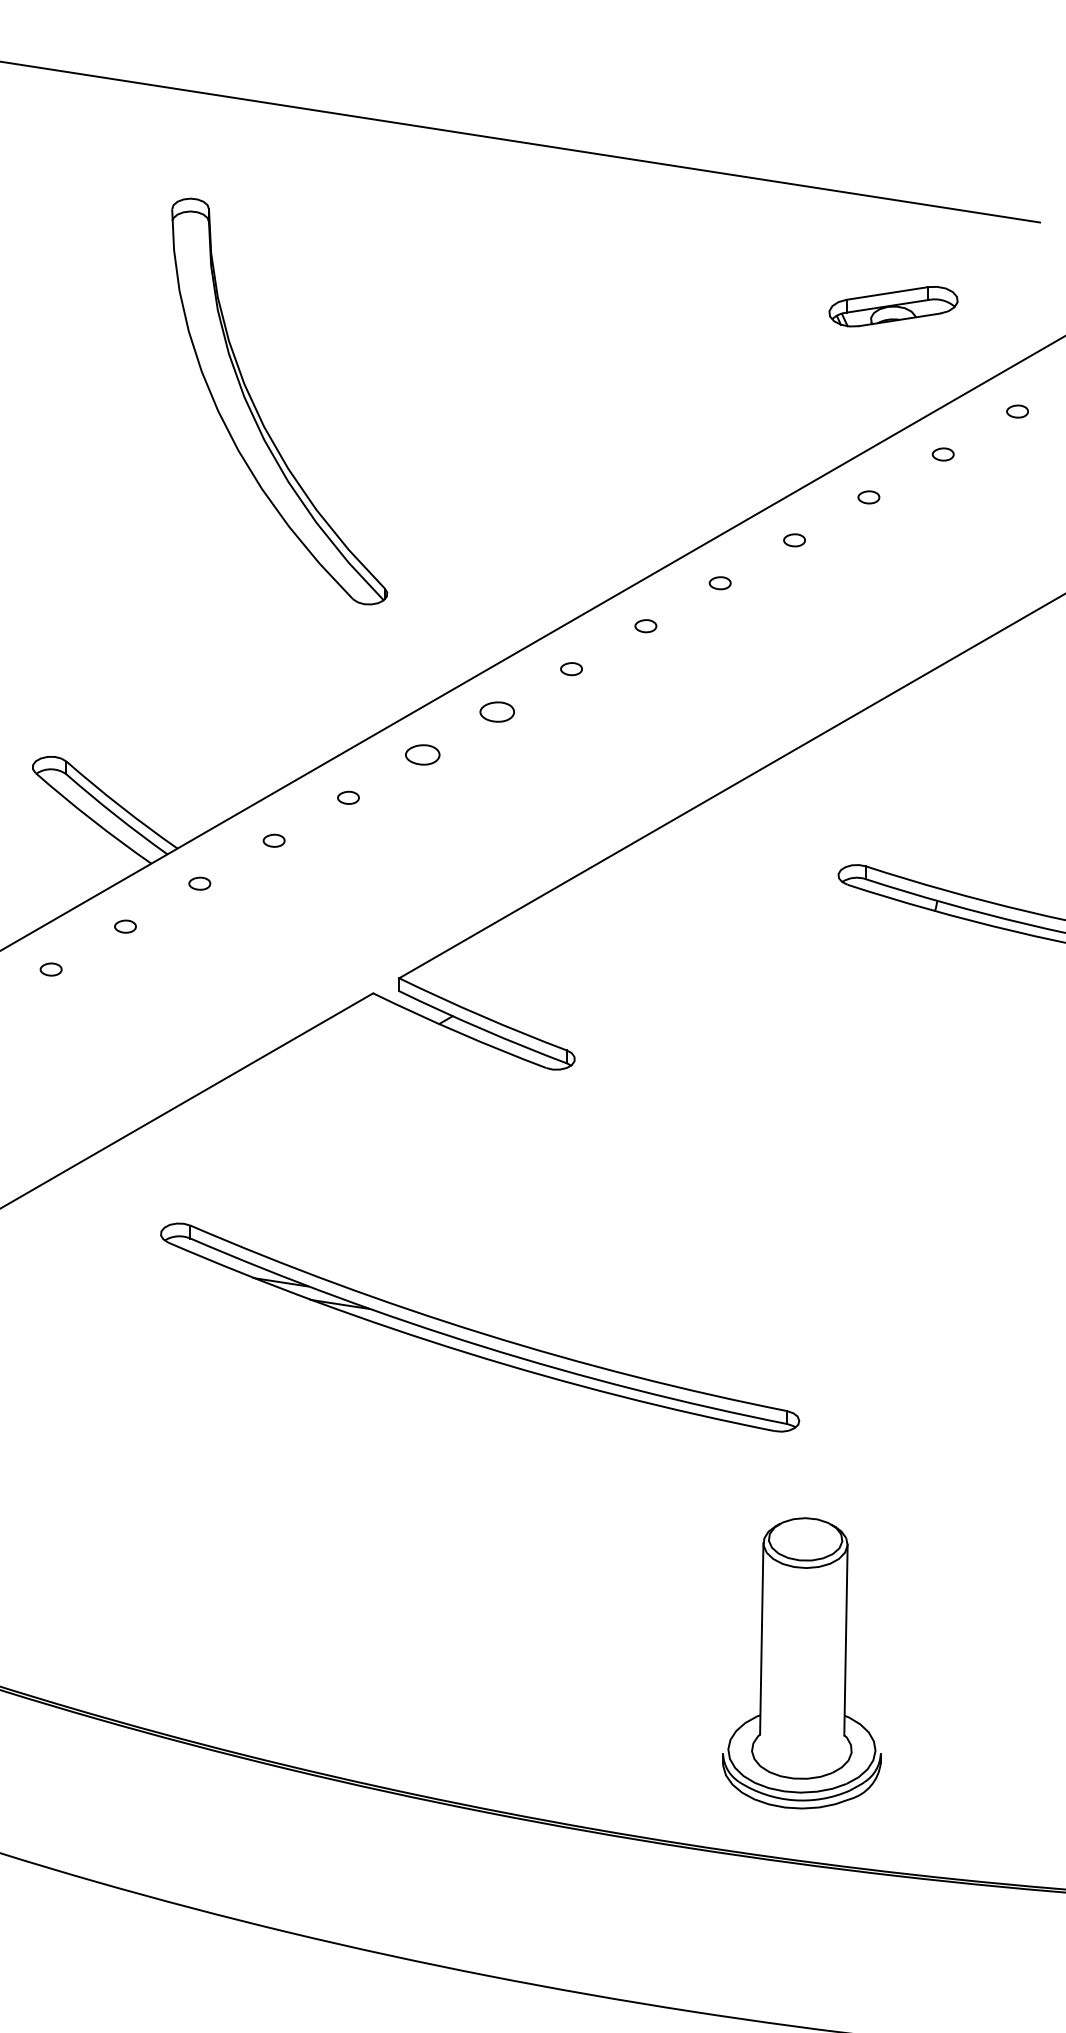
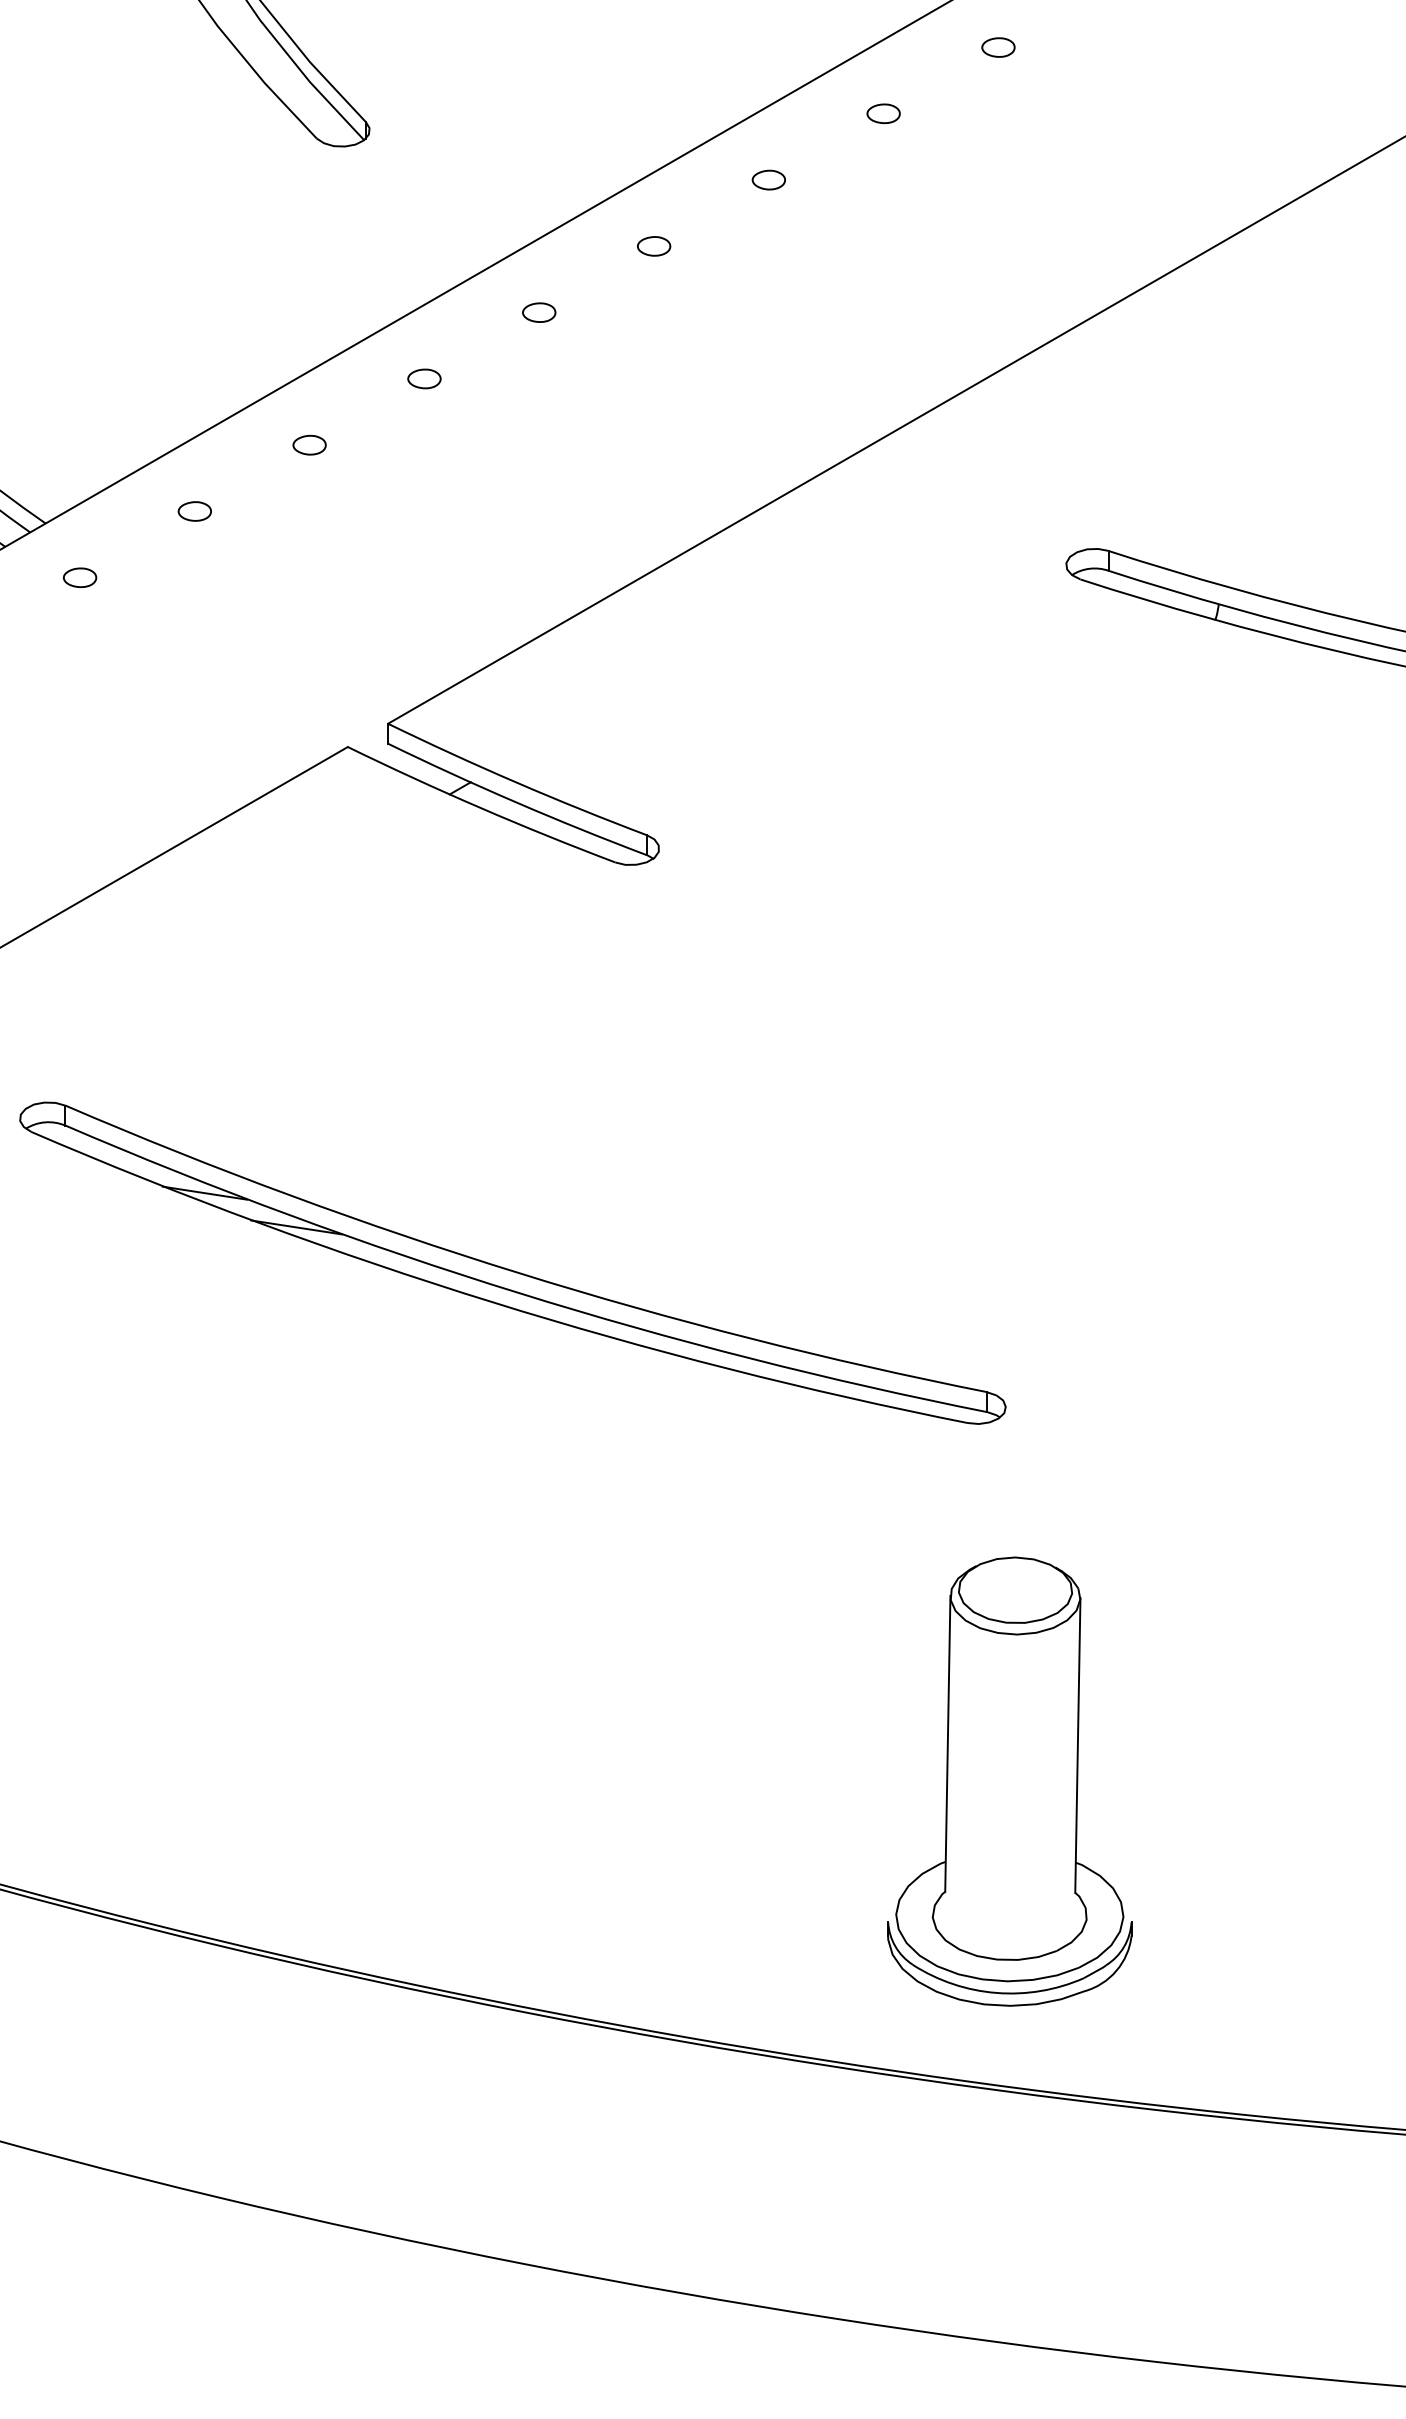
part: (496, 711) -> (538, 311), size x0.62
part: (422, 754) -> (423, 378), size x0.62

